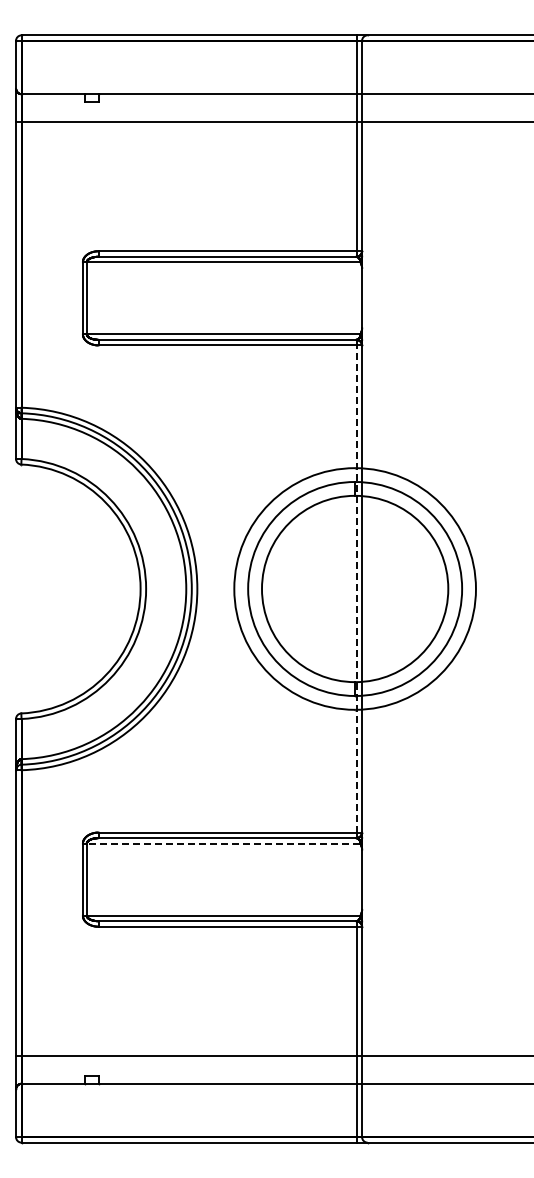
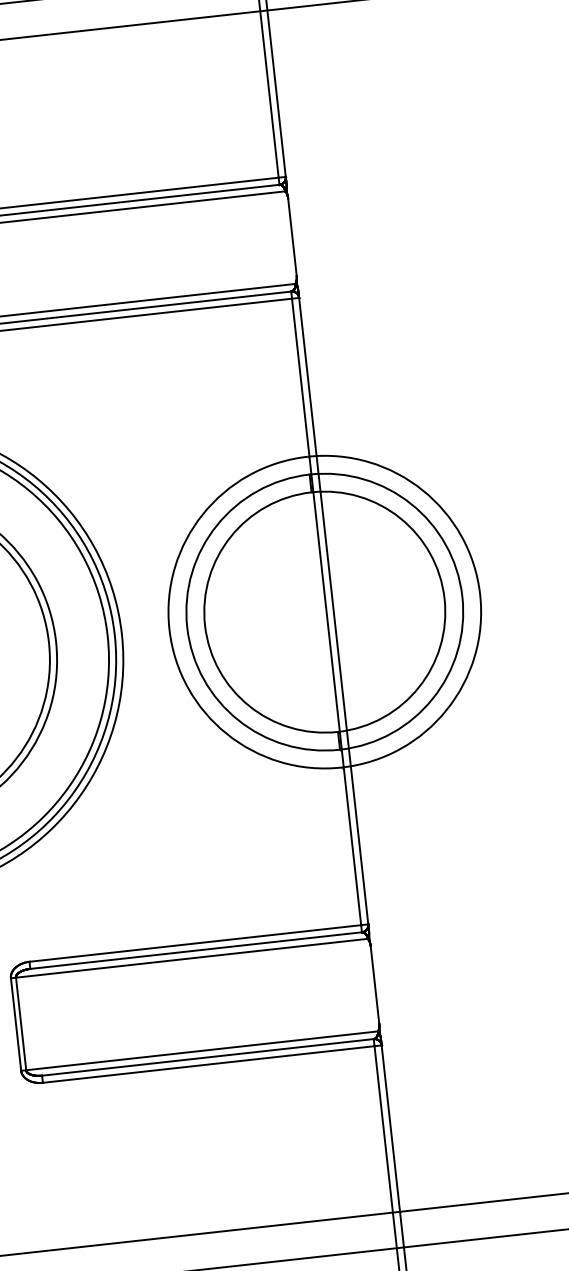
line: (356, 589) -> (326, 612), dashed -> solid
line: (223, 843) -> (191, 958), dashed -> solid

